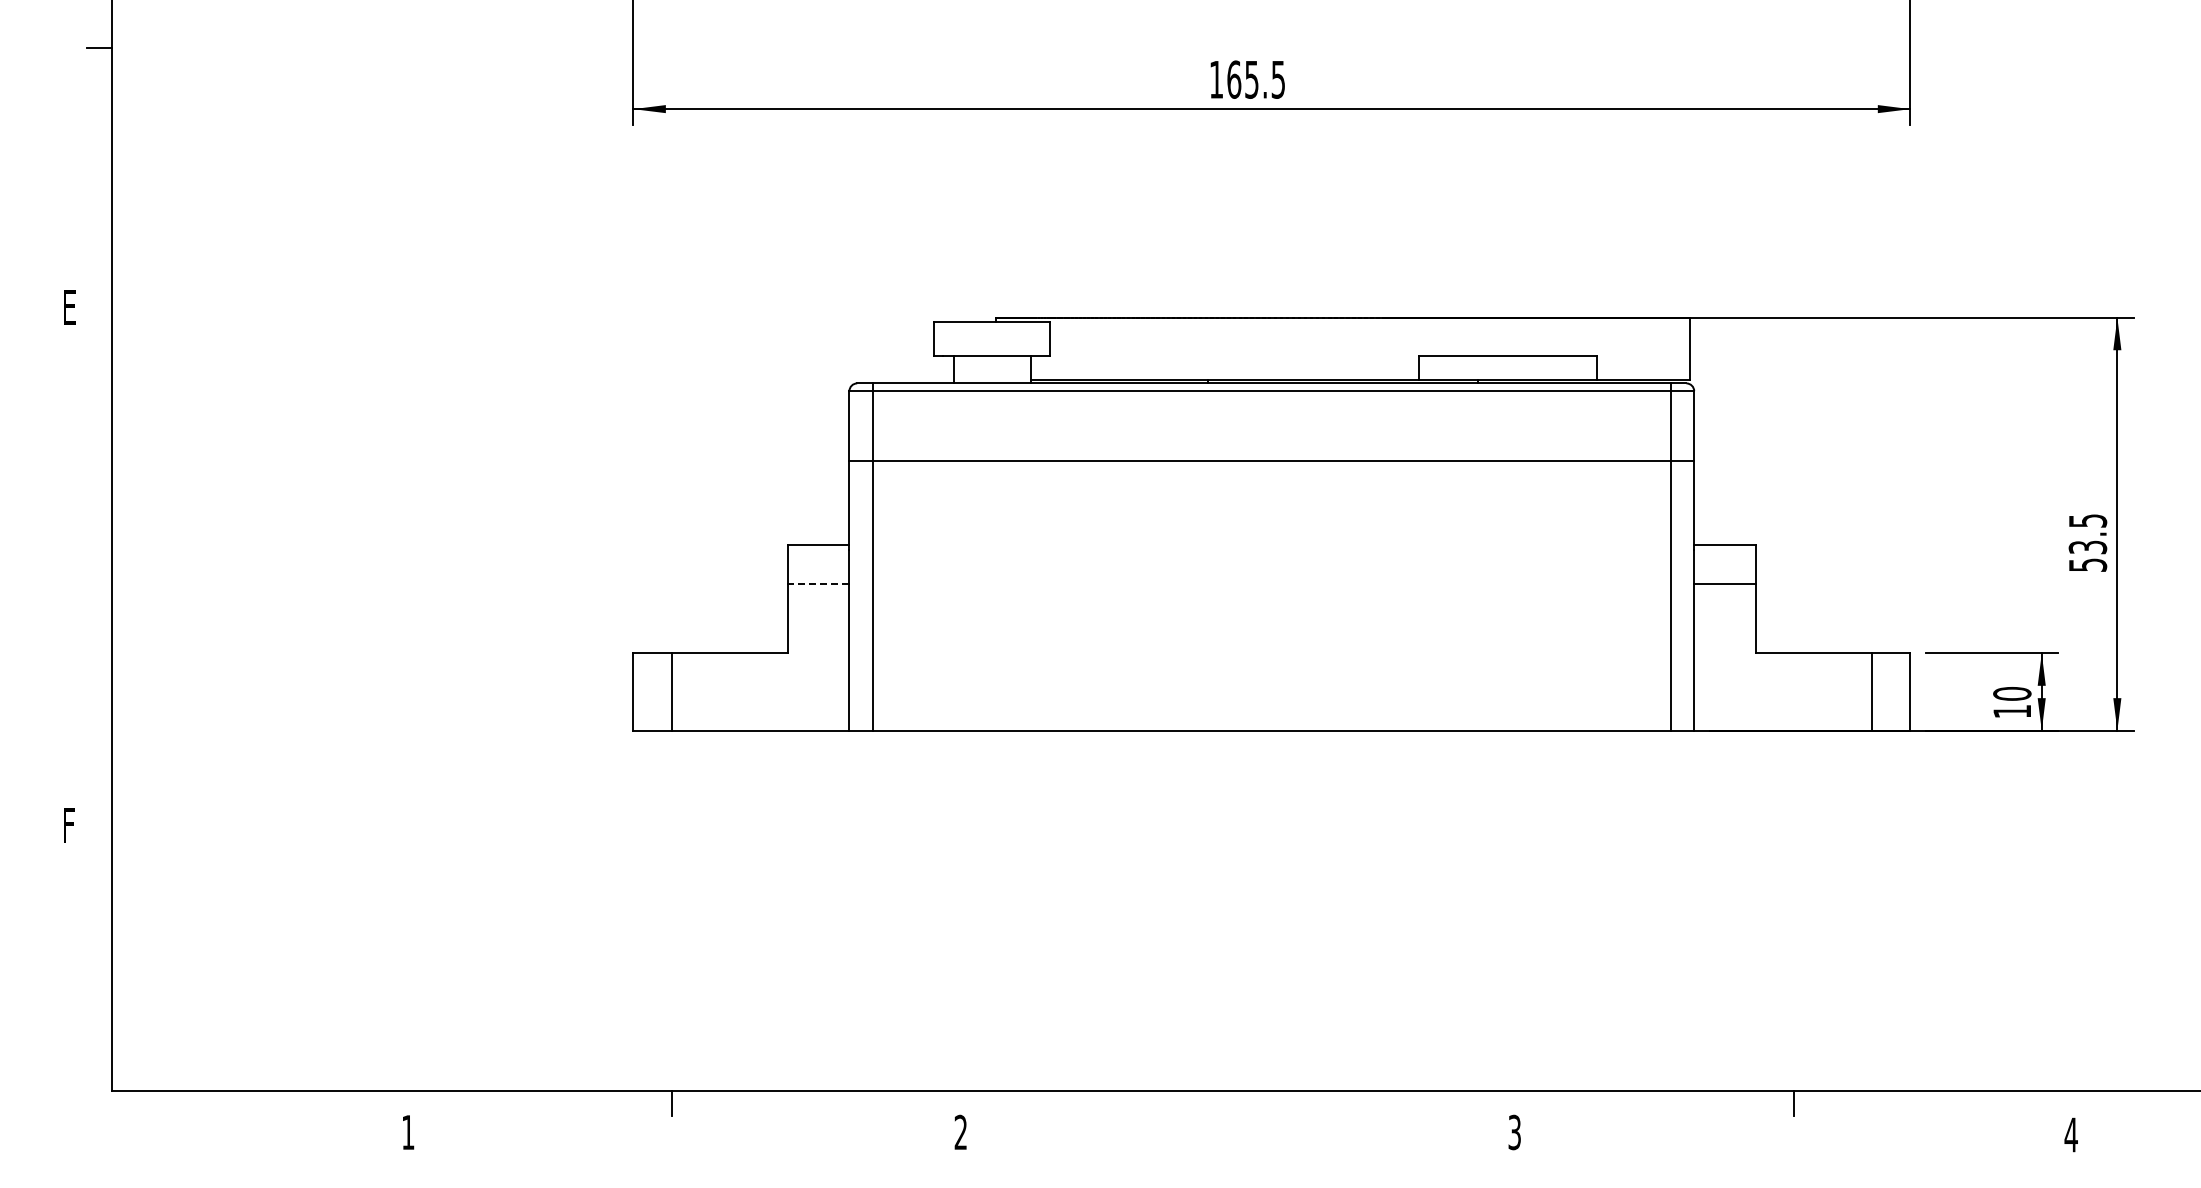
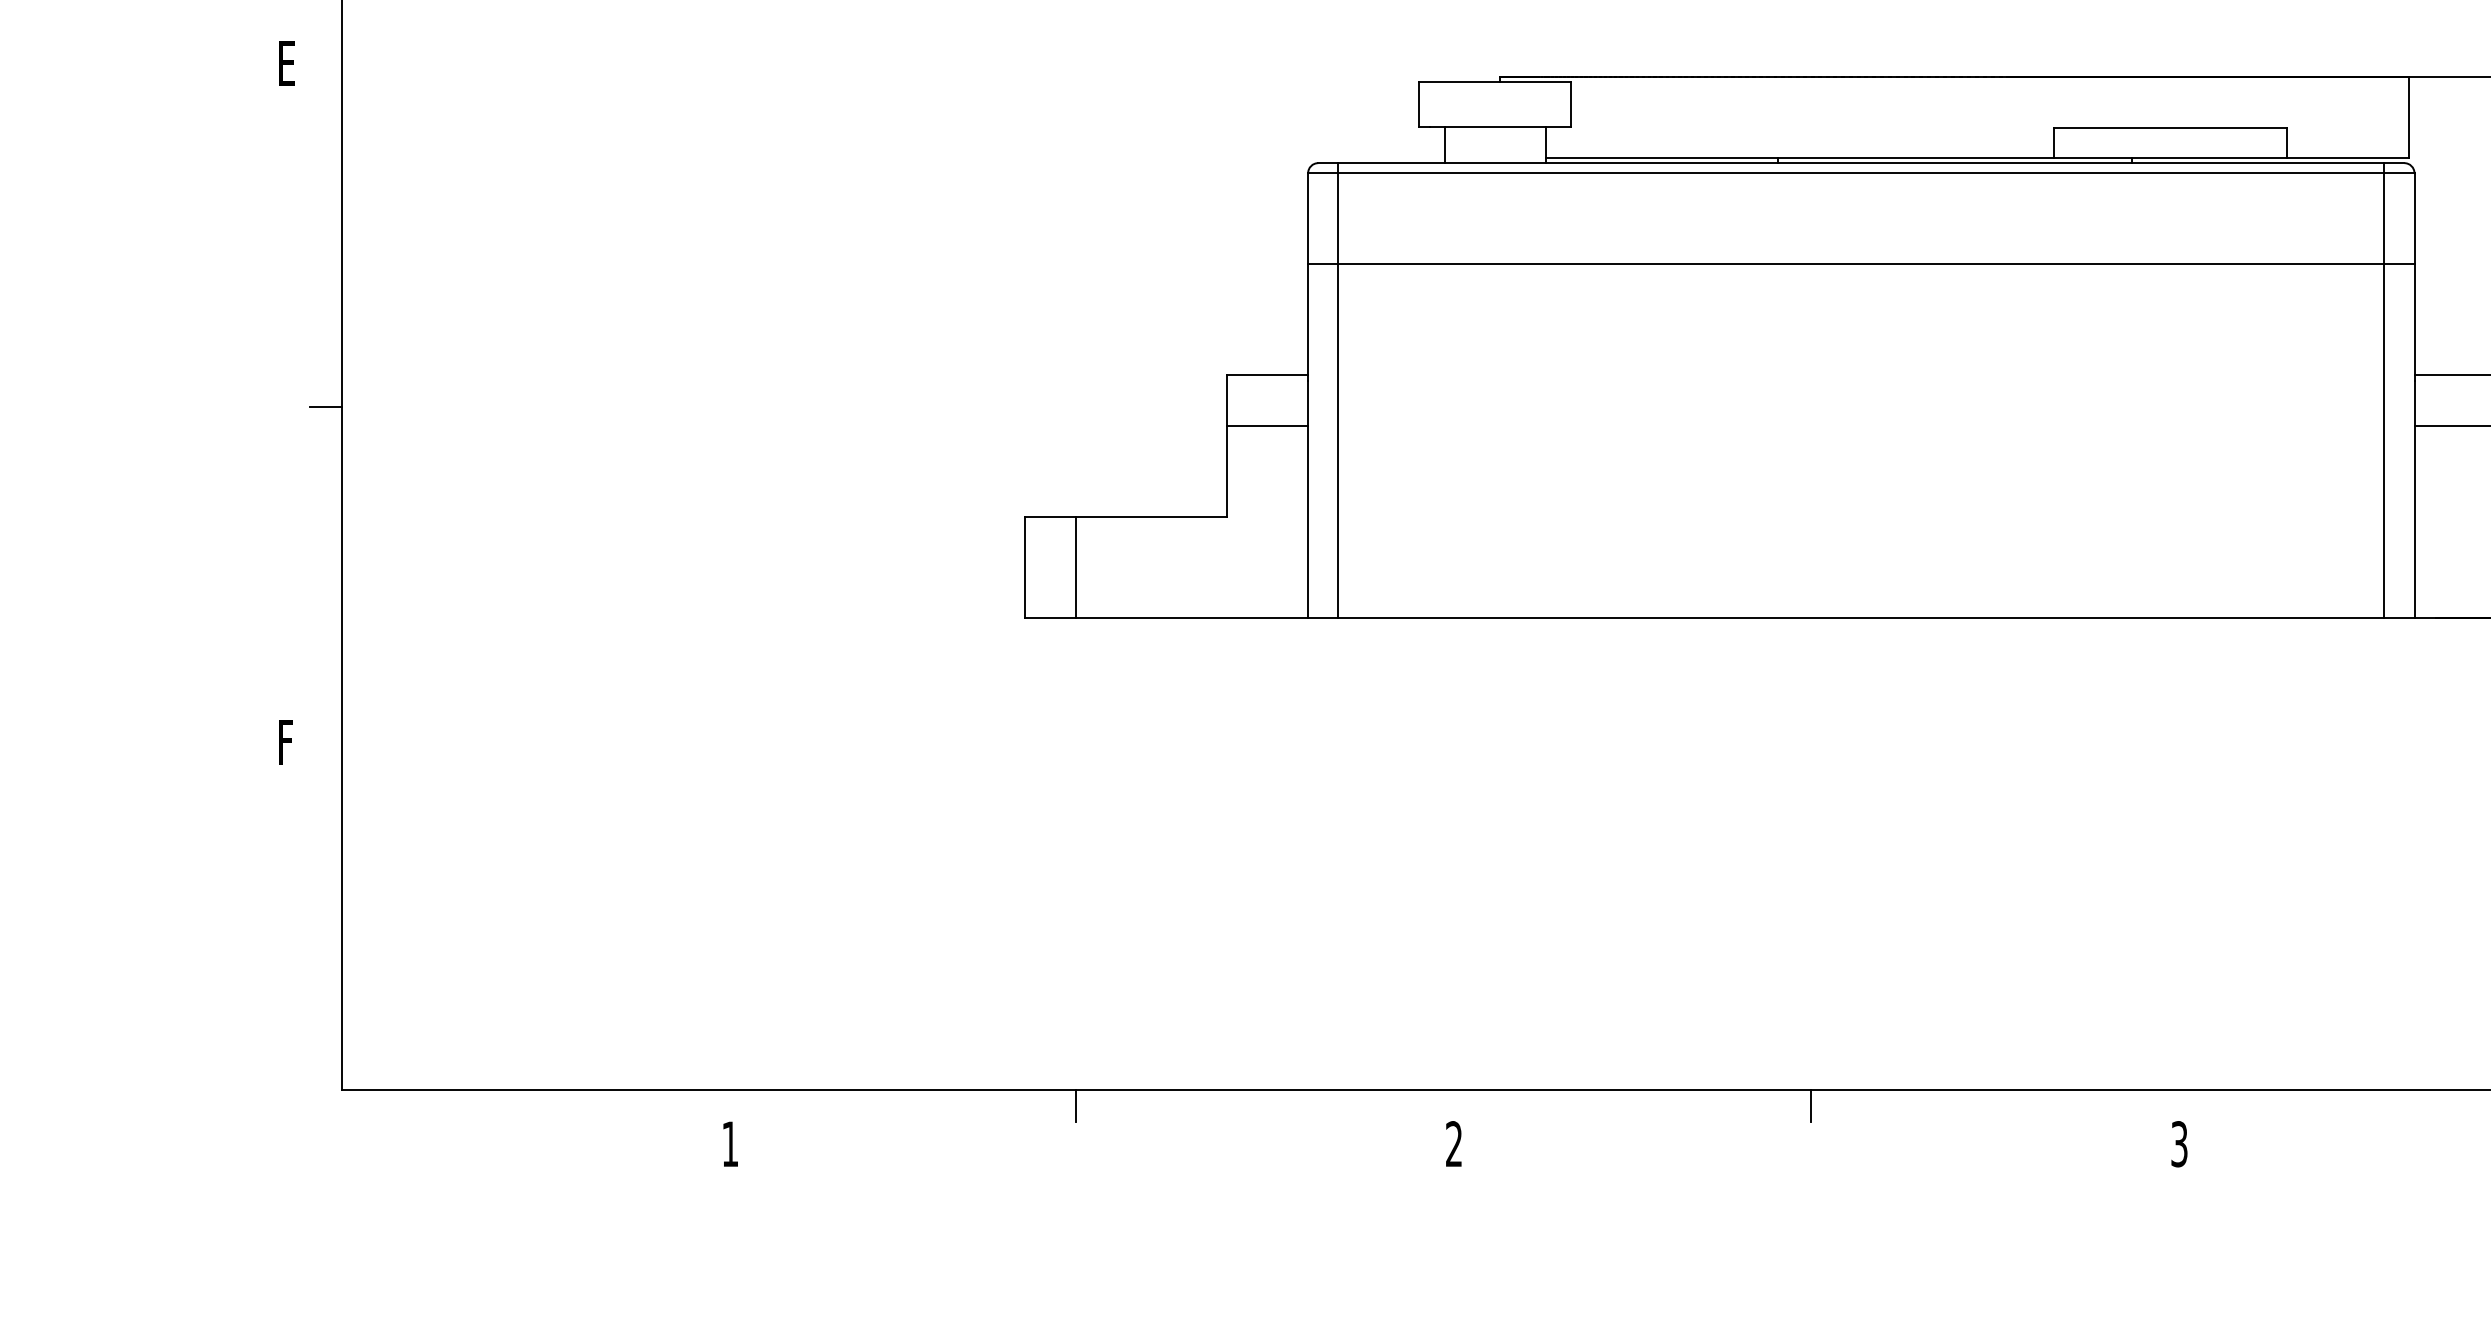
line: (99, 569) -> (325, 406), added
line: (818, 584) -> (1267, 426), dashed -> solid
line: (1233, 1103) -> (1811, 1106), added

